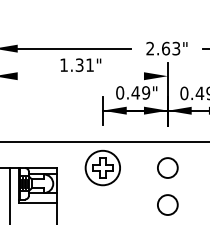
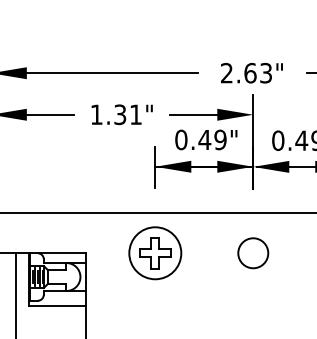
text: (80, 64) -> (121, 113), moved
line: (33, 76) -> (50, 115), added
line: (127, 76) -> (192, 115), added
circle: (167, 204) -> (252, 308), removed

